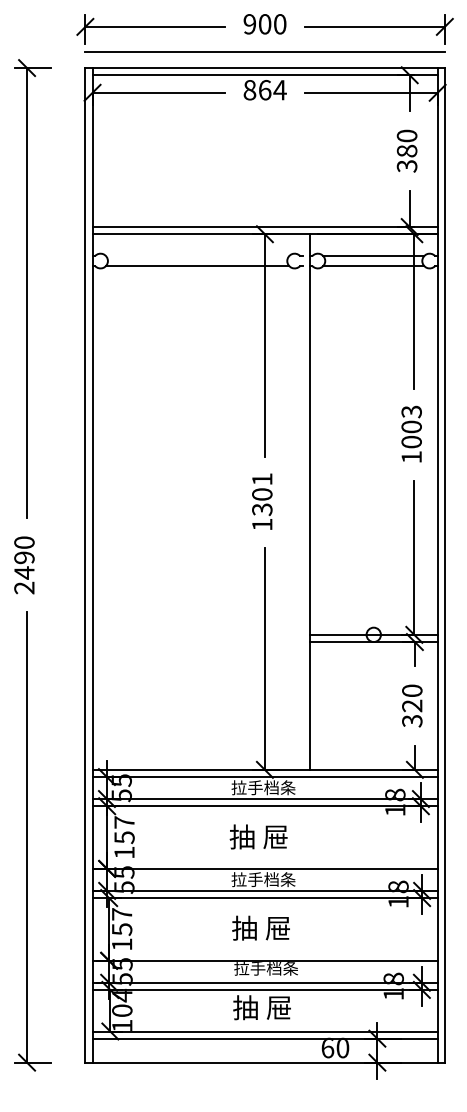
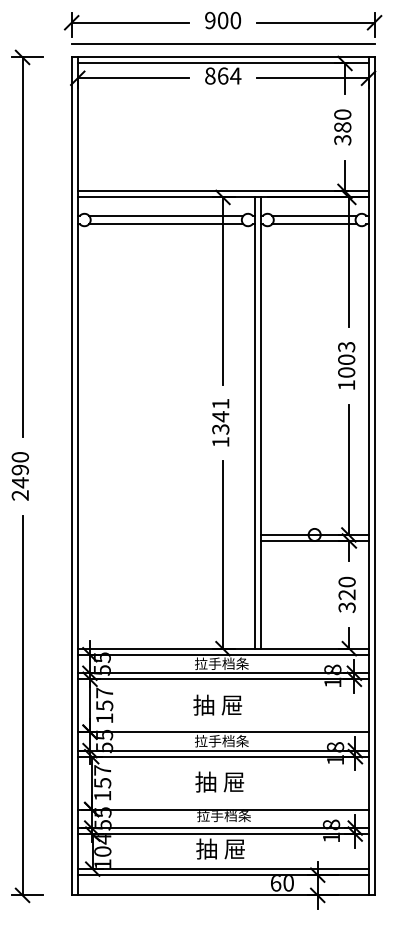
line: (197, 256) -> (166, 216), added
text: (262, 494) -> (220, 416), 1301 -> 1341
line: (302, 501) -> (254, 422), added

